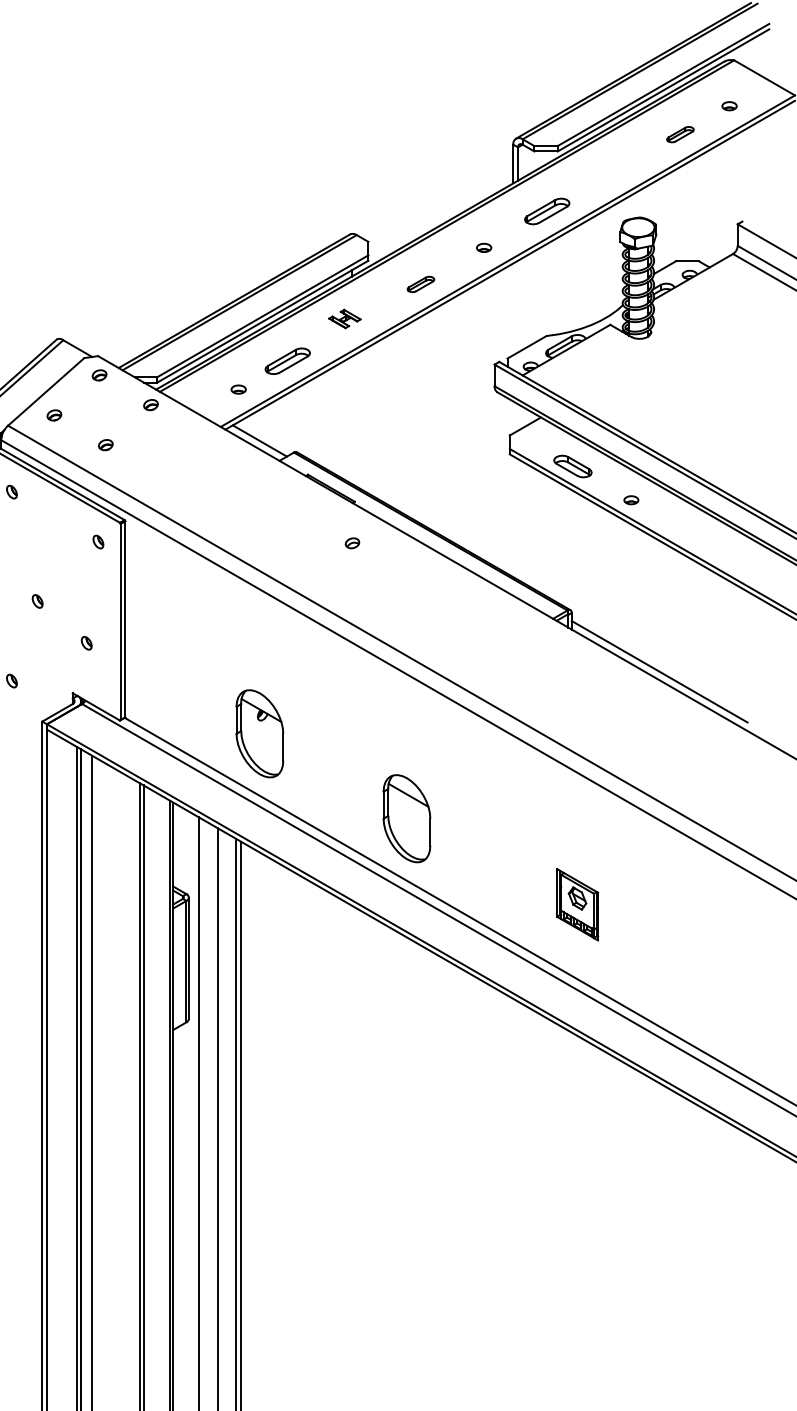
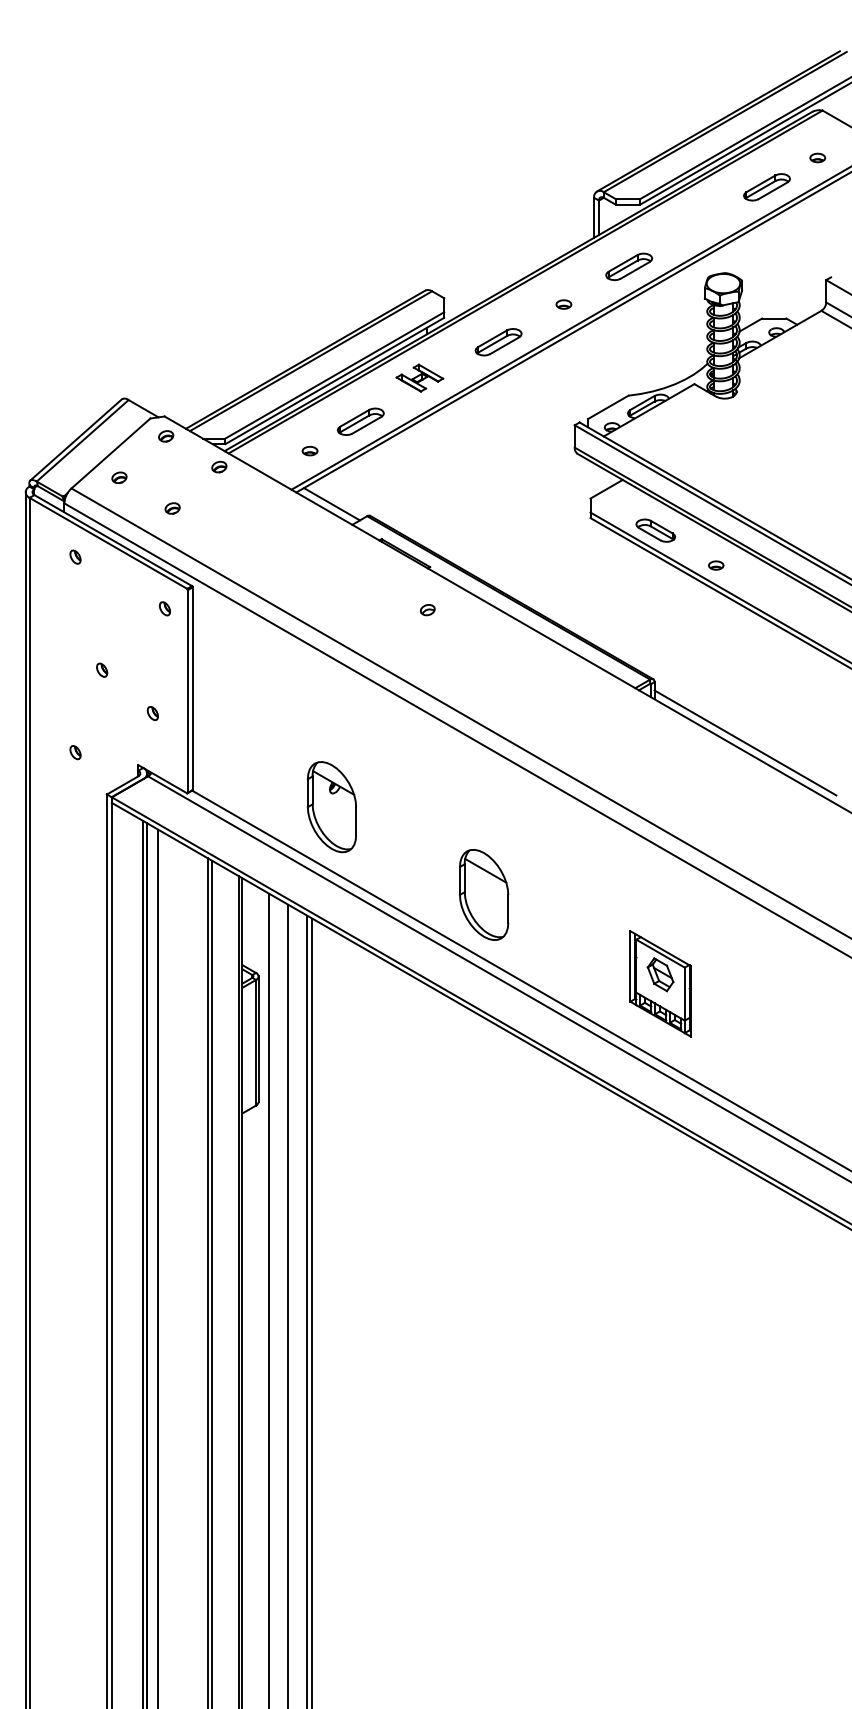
part: (679, 134) -> (766, 187), size x1.67
part: (420, 284) -> (498, 342), size x1.67
part: (344, 318) -> (419, 377), size x1.43
part: (577, 904) -> (660, 983), size x1.43

